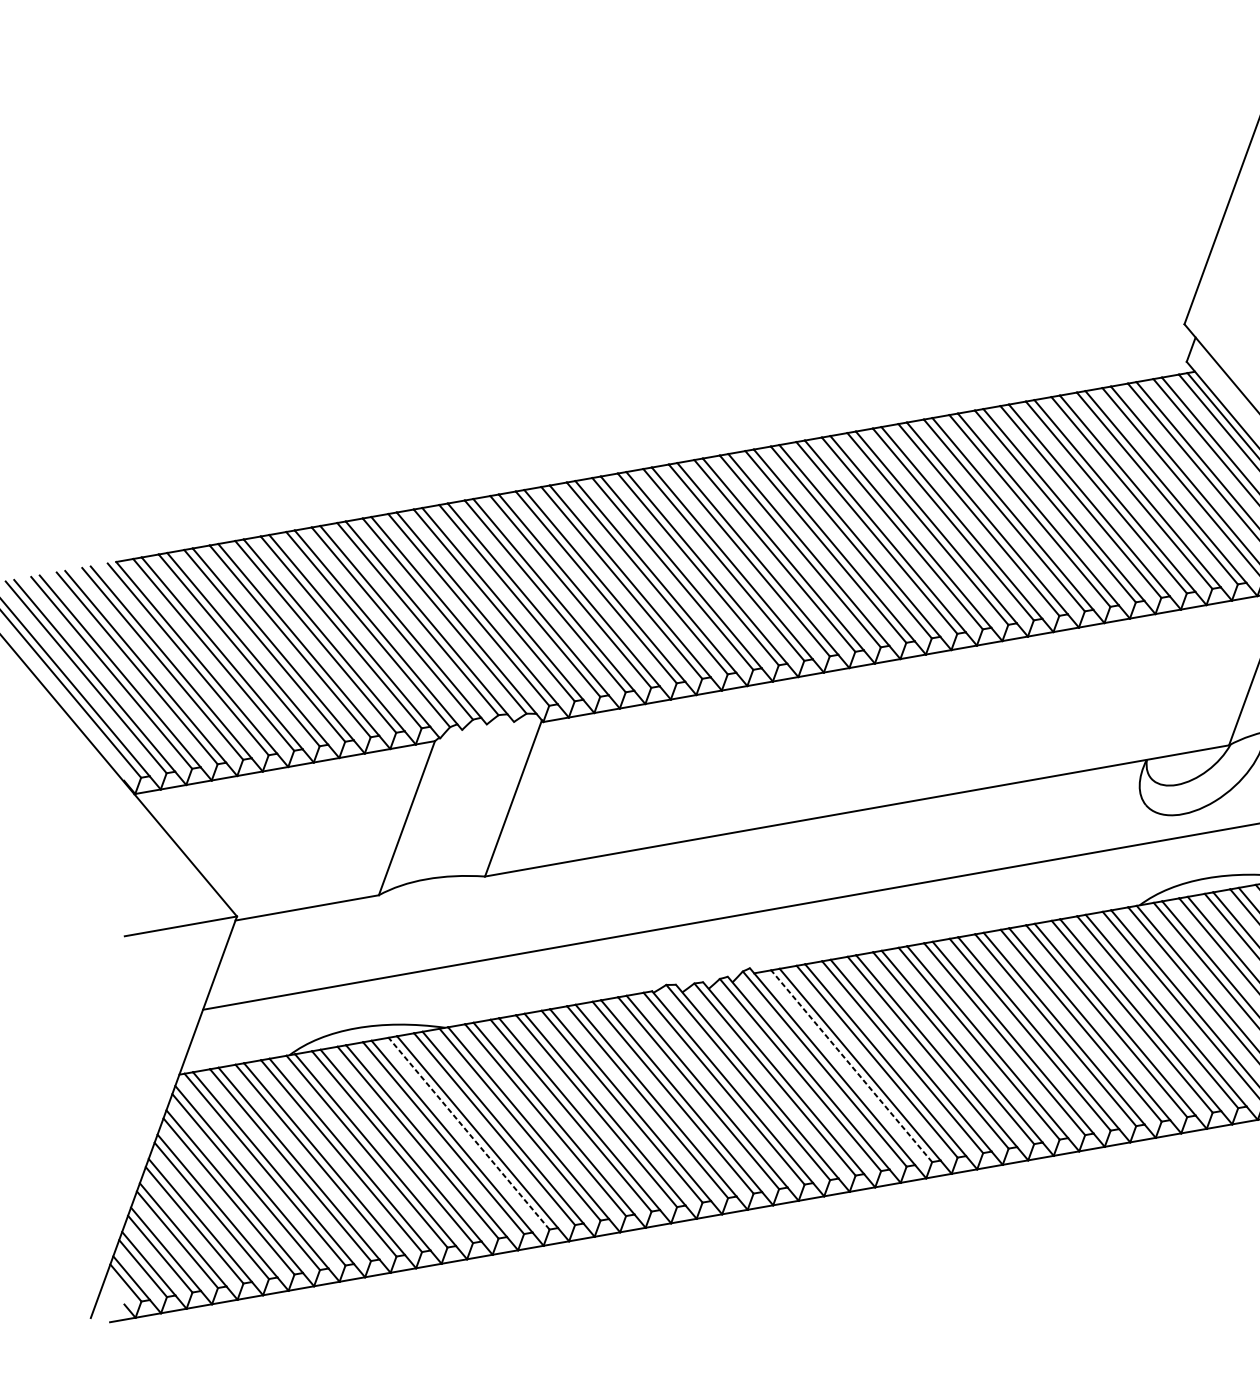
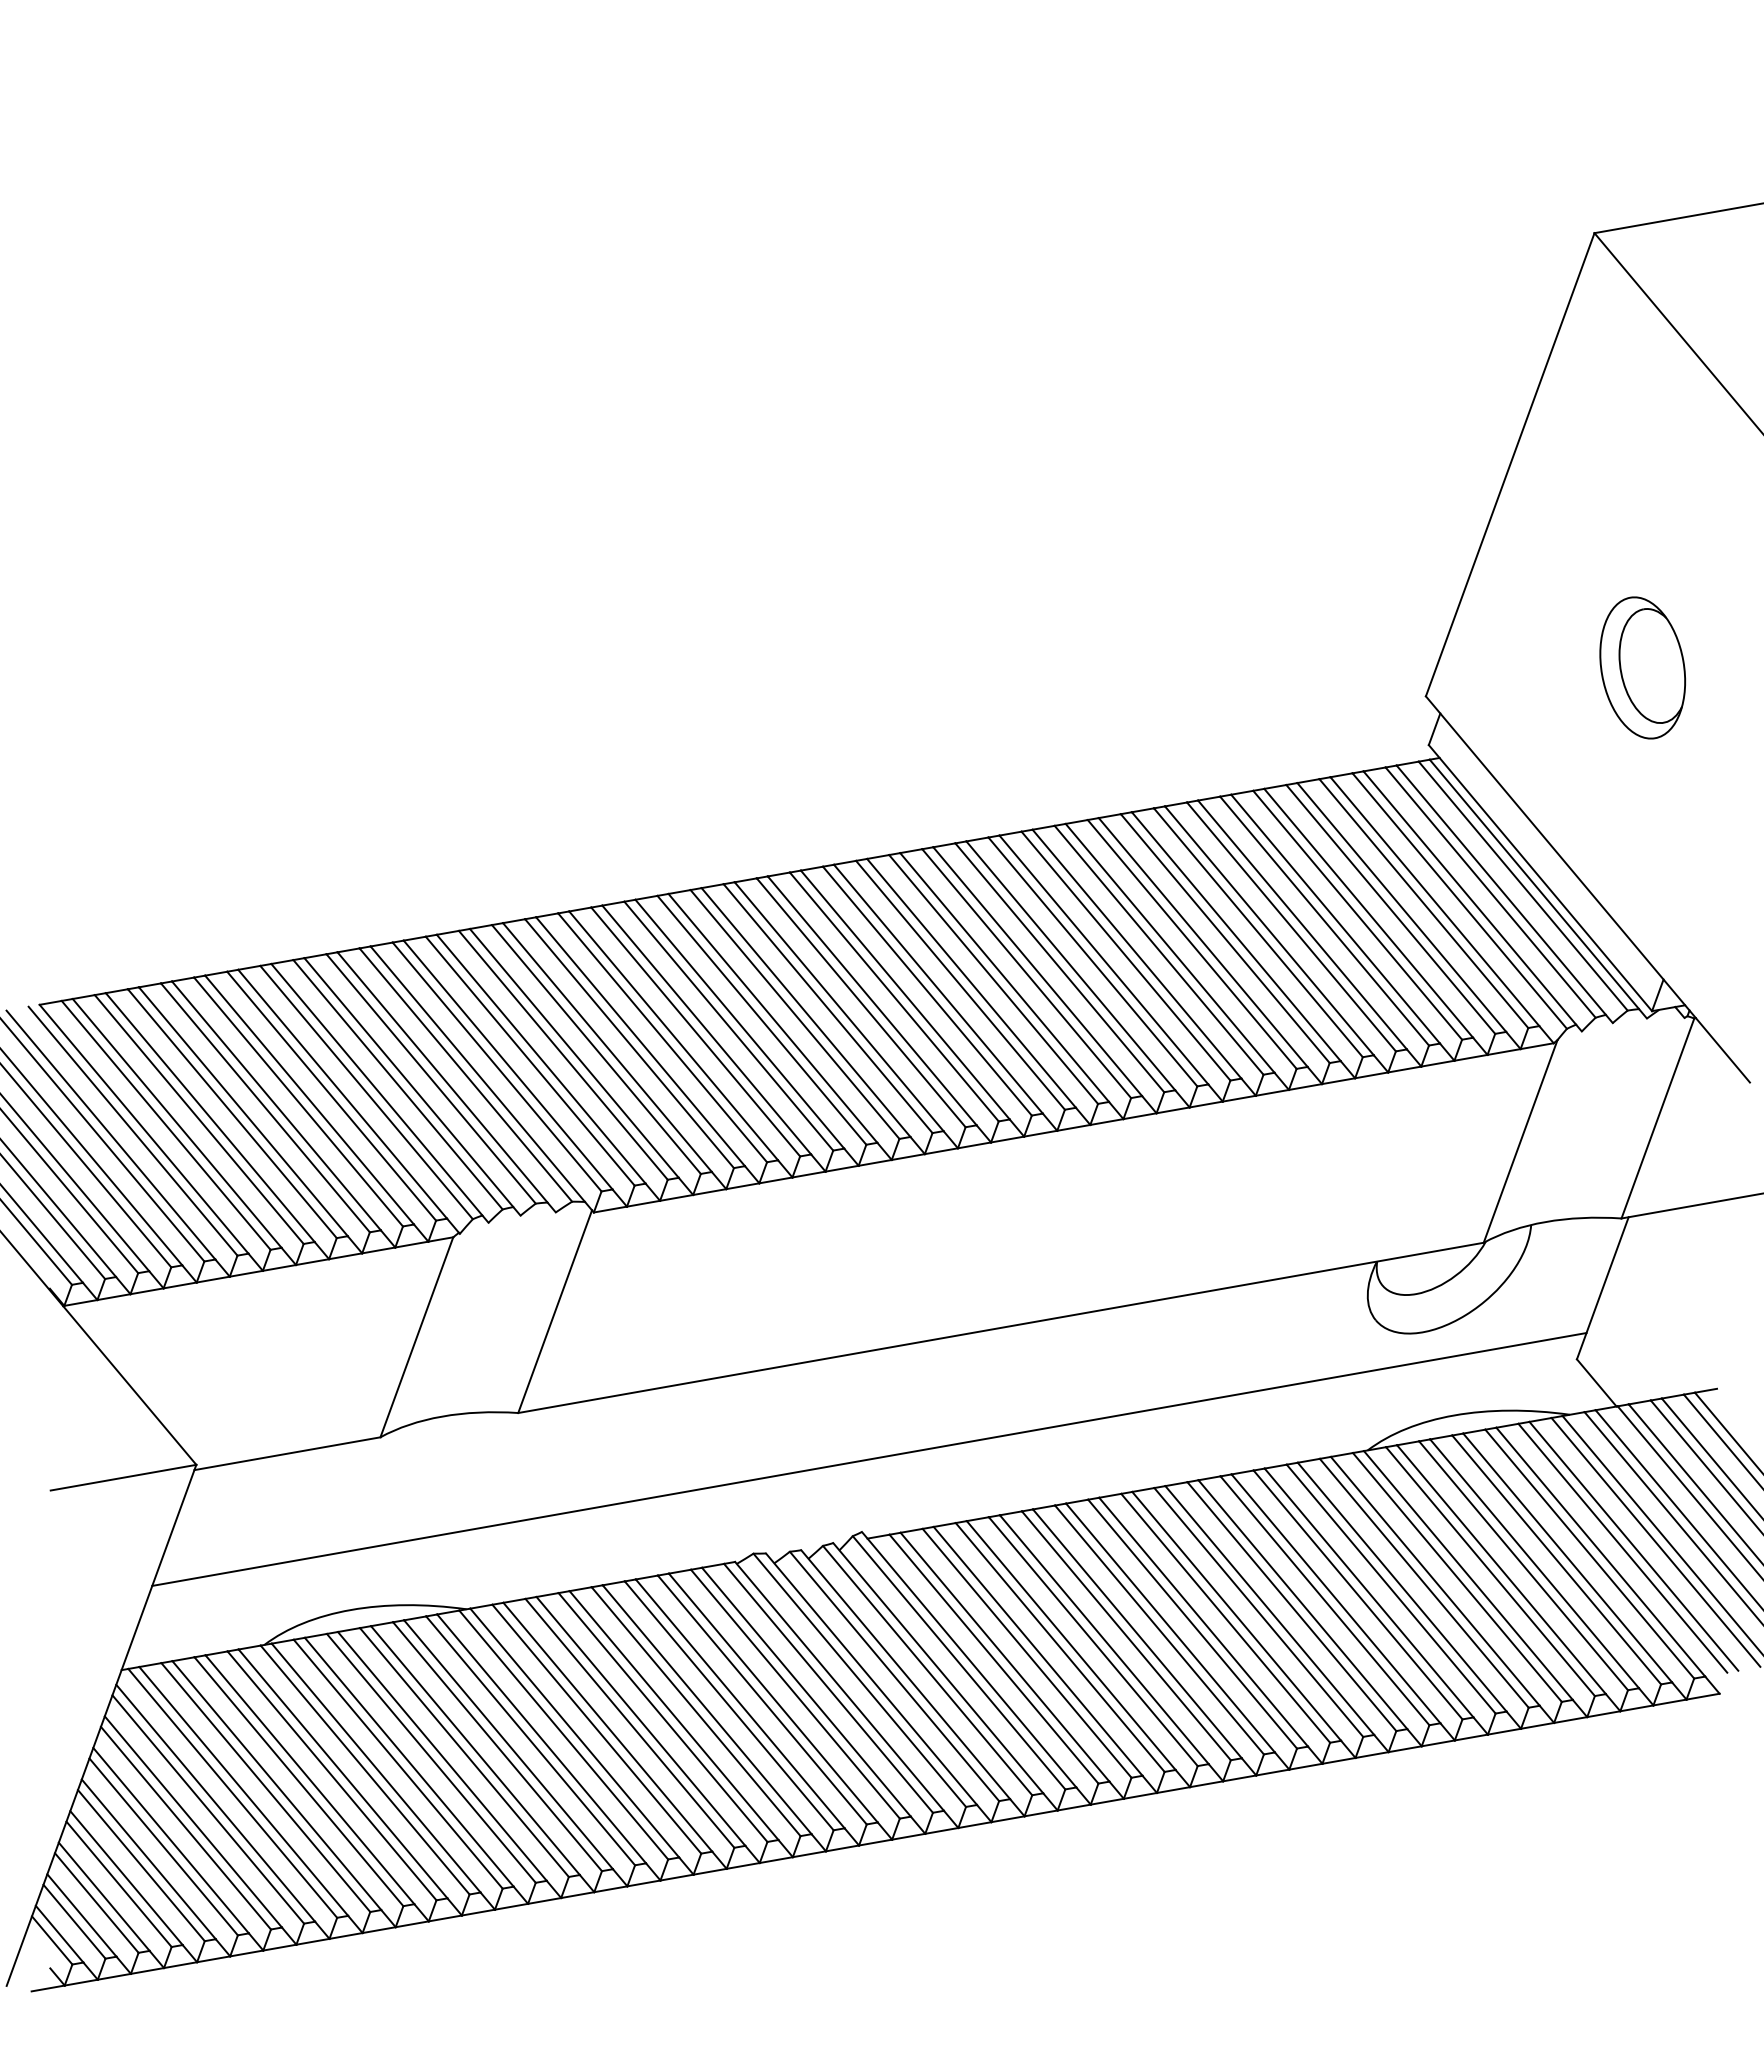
line: (851, 1065) -> (993, 1658), dashed -> solid
line: (469, 1133) -> (497, 1746), dashed -> solid

